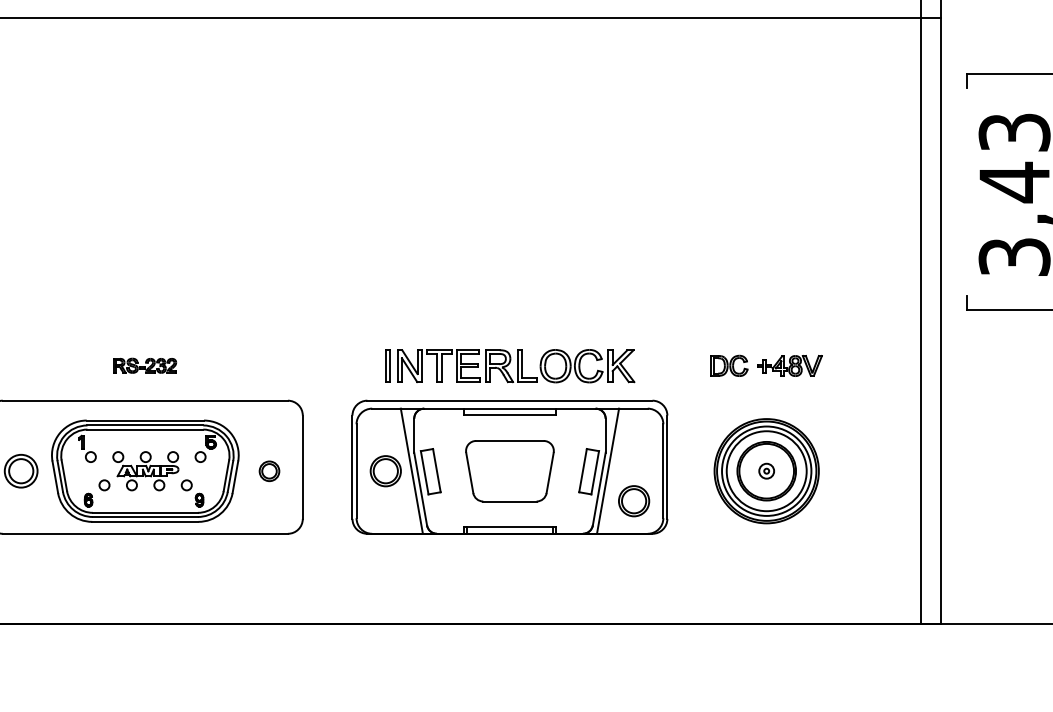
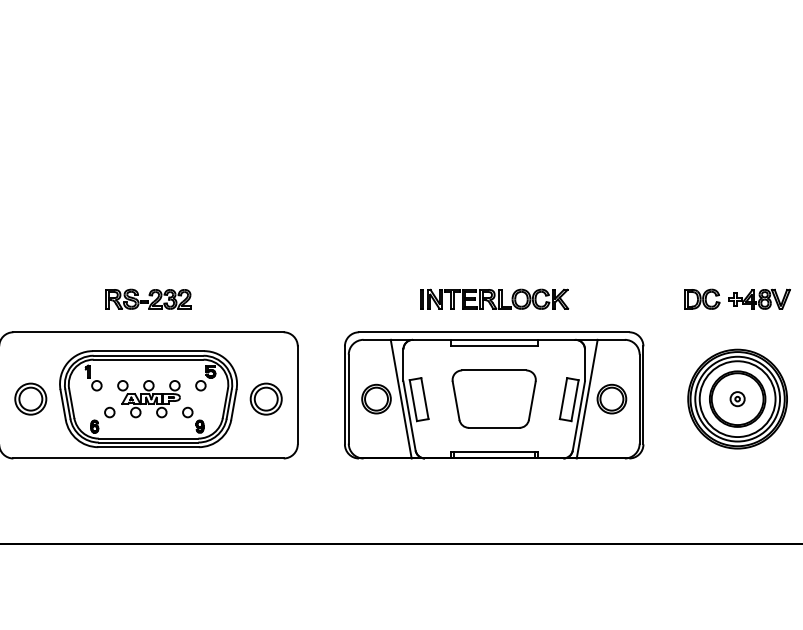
part: (144, 365) -> (147, 298), size x1.43
part: (510, 365) -> (494, 298), size x0.62
part: (269, 471) -> (266, 399), size x1.67
part: (634, 501) -> (612, 399), moved

